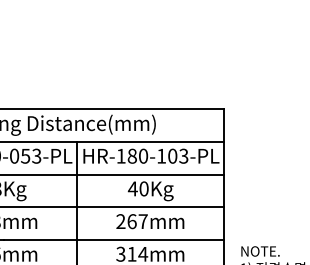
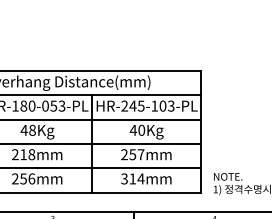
text: (131, 155) -> (132, 105), HR-180-103-PL -> HR-245-103-PL
text: (131, 221) -> (132, 154), 267mm -> 257mm

